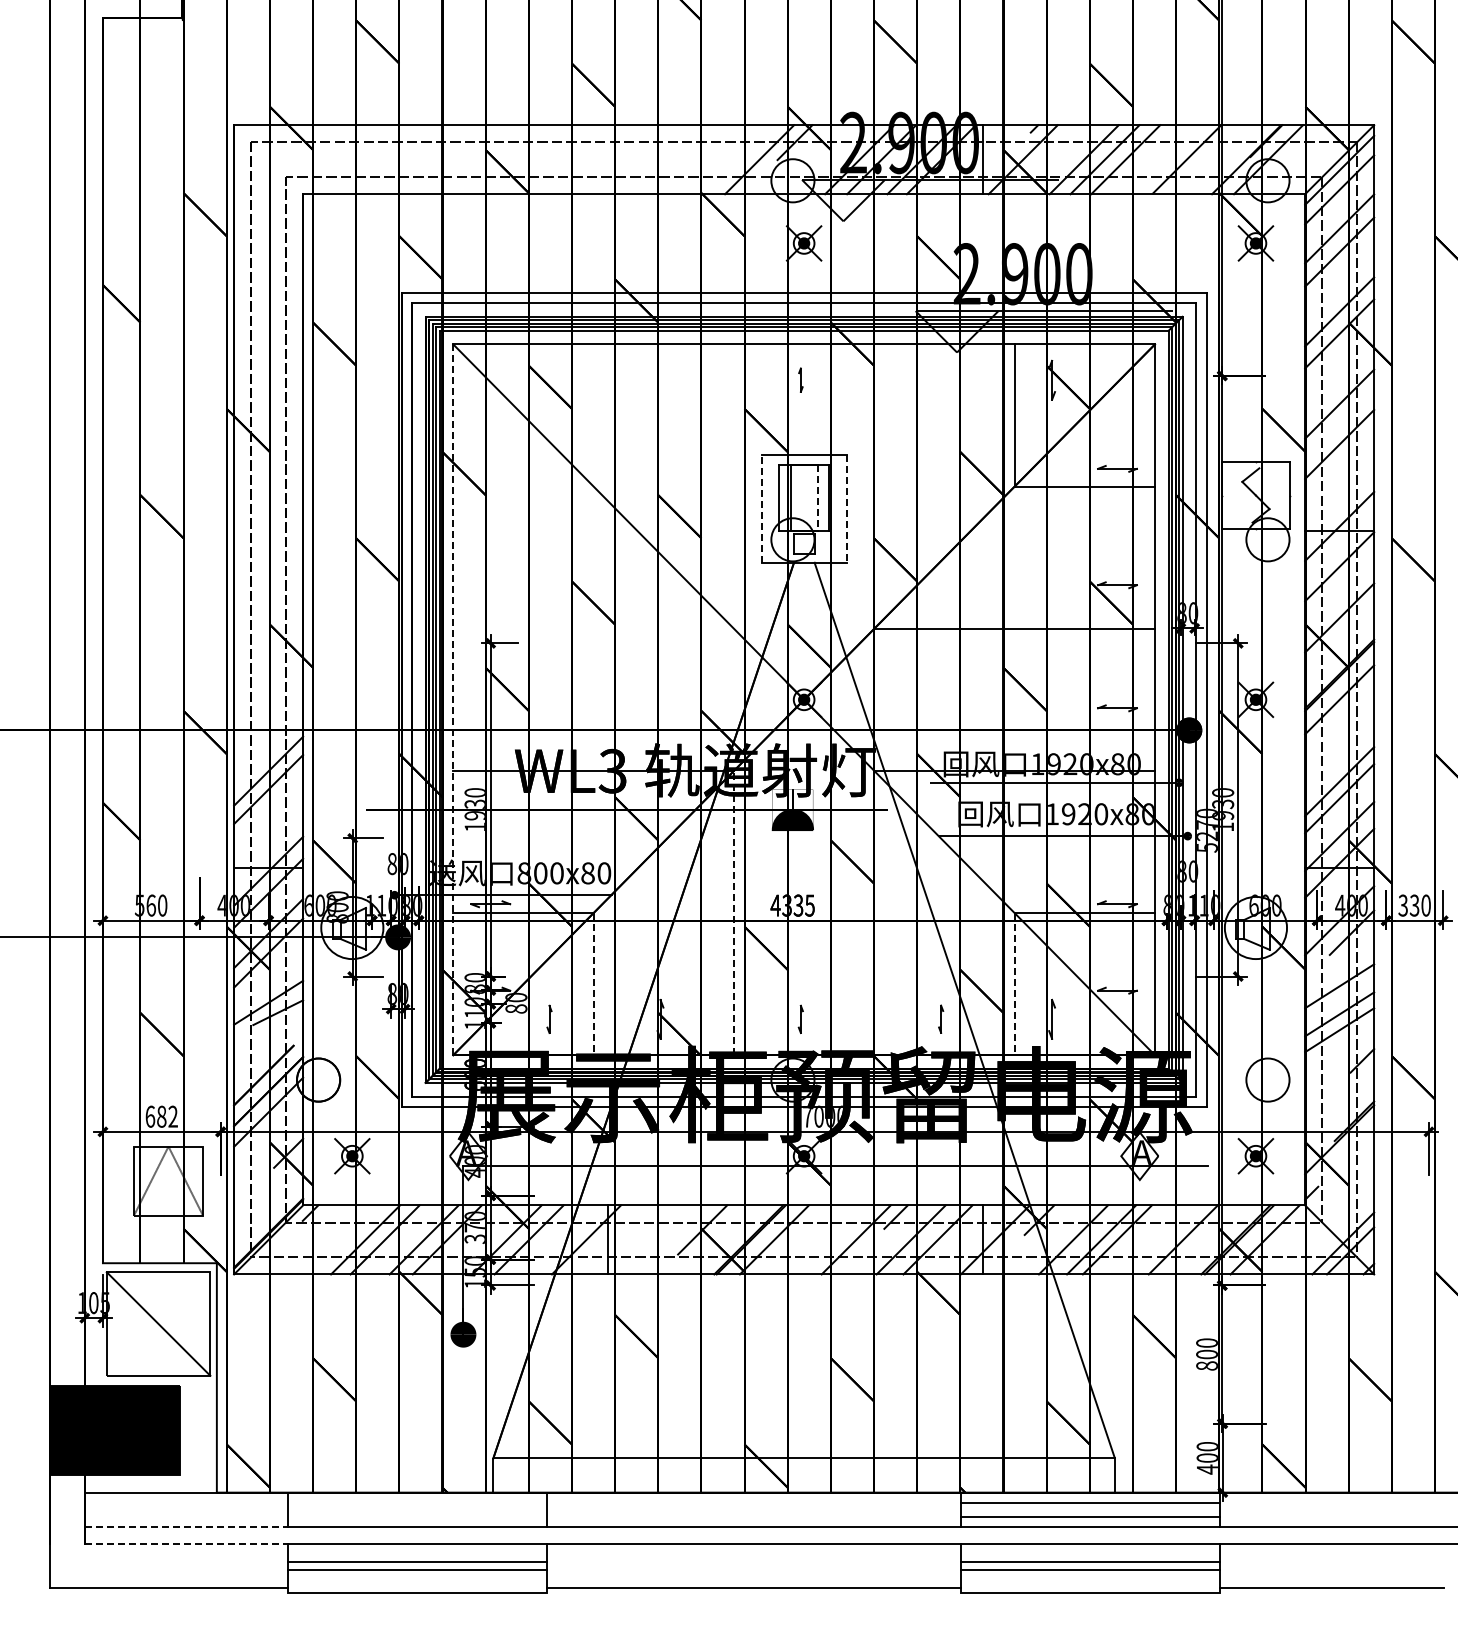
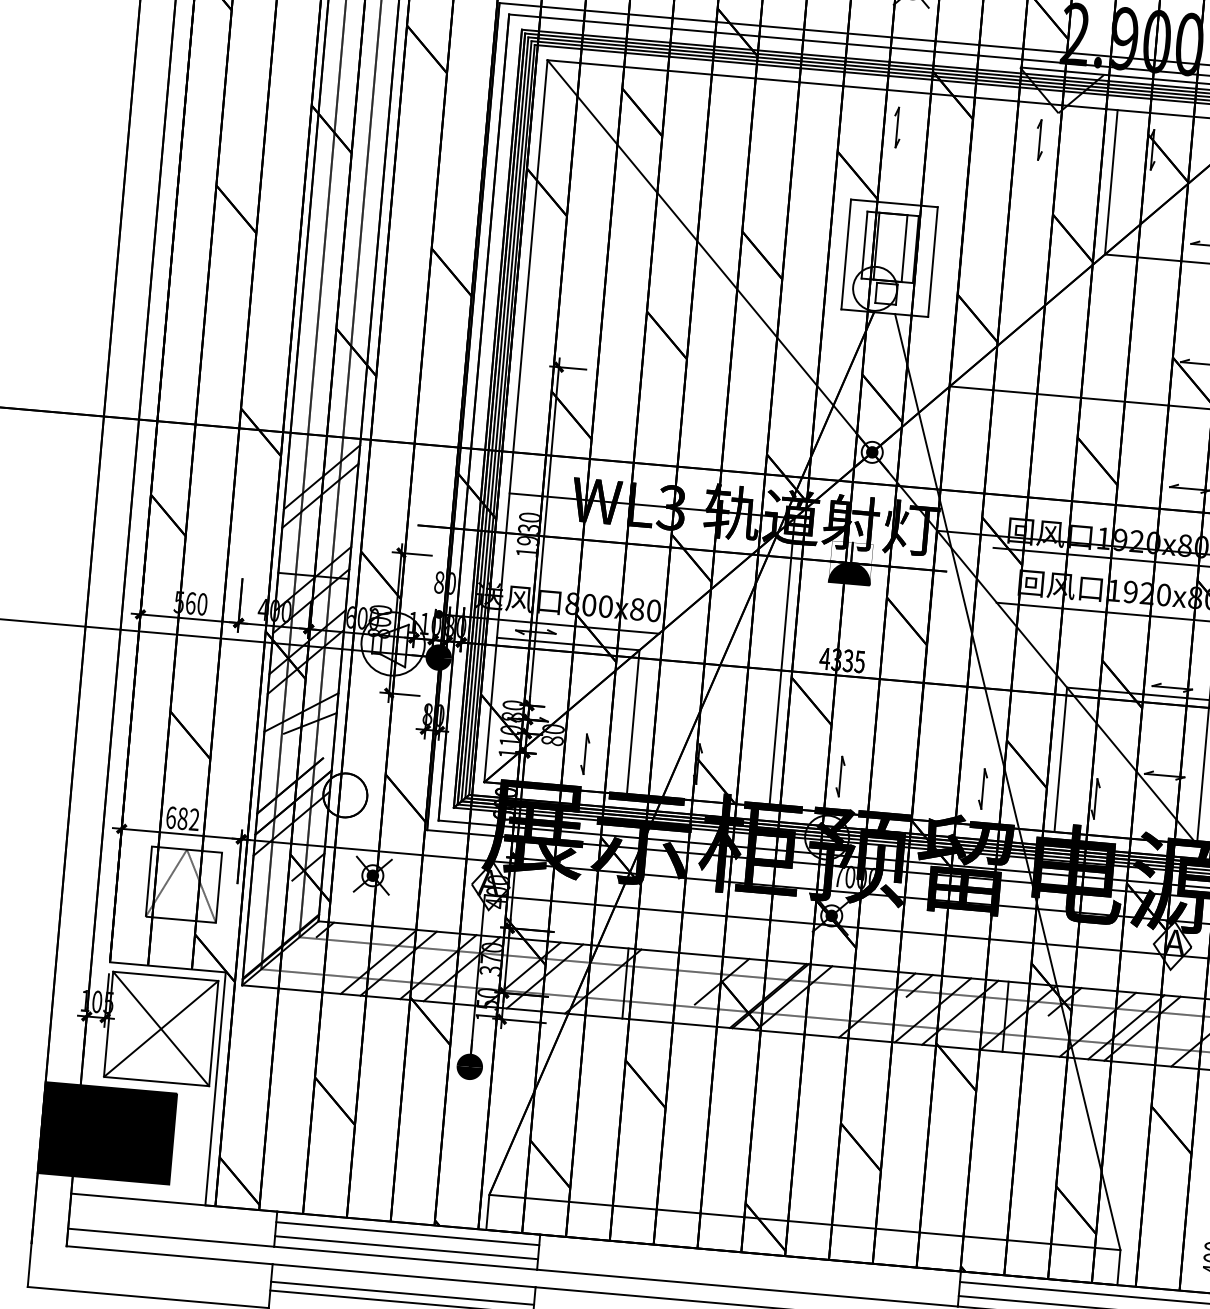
part: (800, 379) -> (897, 126), size x1.67
part: (941, 379) -> (1040, 139), added
line: (818, 497) -> (904, 248), dashed -> solid
line: (761, 508) -> (845, 254), dashed -> solid
line: (847, 509) -> (933, 262), dashed -> solid
line: (453, 699) -> (516, 420), dashed -> solid
line: (733, 912) -> (781, 662), dashed -> solid
line: (593, 984) -> (633, 722), dashed -> solid
line: (1014, 984) -> (1060, 760), dashed -> solid
part: (940, 1018) -> (982, 788), size x1.43
part: (549, 1019) -> (585, 754), size x1.43
part: (800, 1019) -> (840, 776), size x1.43
line: (158, 1323) -> (161, 1028), added
line: (416, 1502) -> (407, 1233), added
line: (416, 1516) -> (406, 1247), added
line: (186, 1527) -> (171, 1238), dashed -> solid
line: (186, 1544) -> (169, 1255), dashed -> solid

